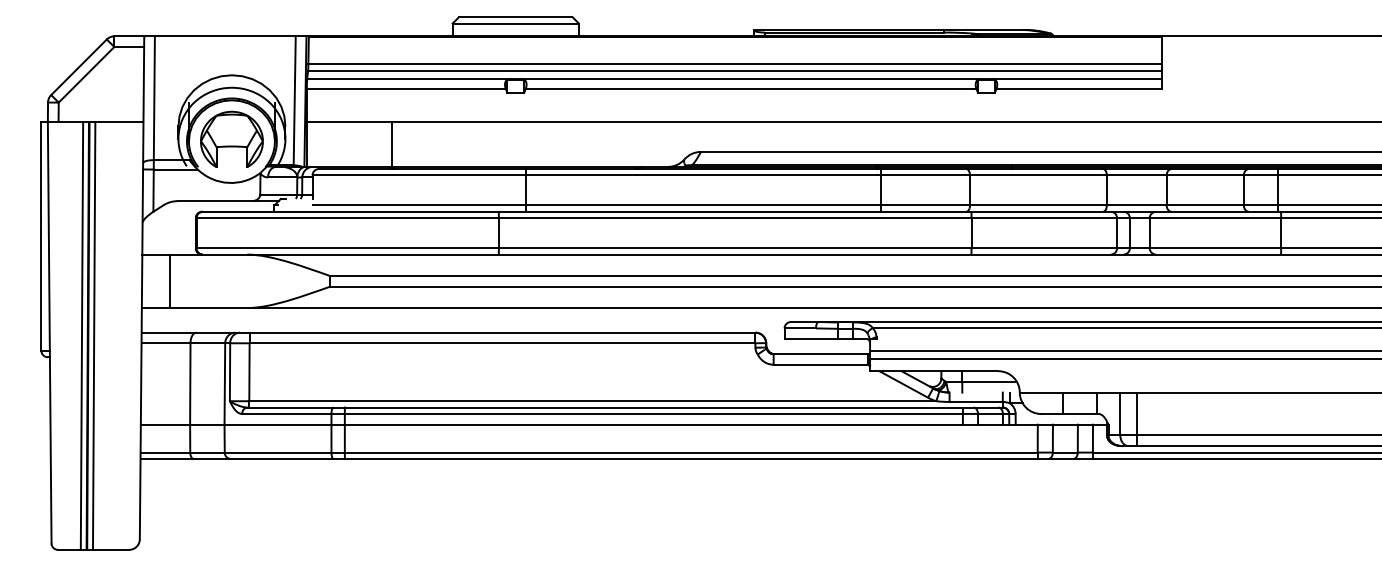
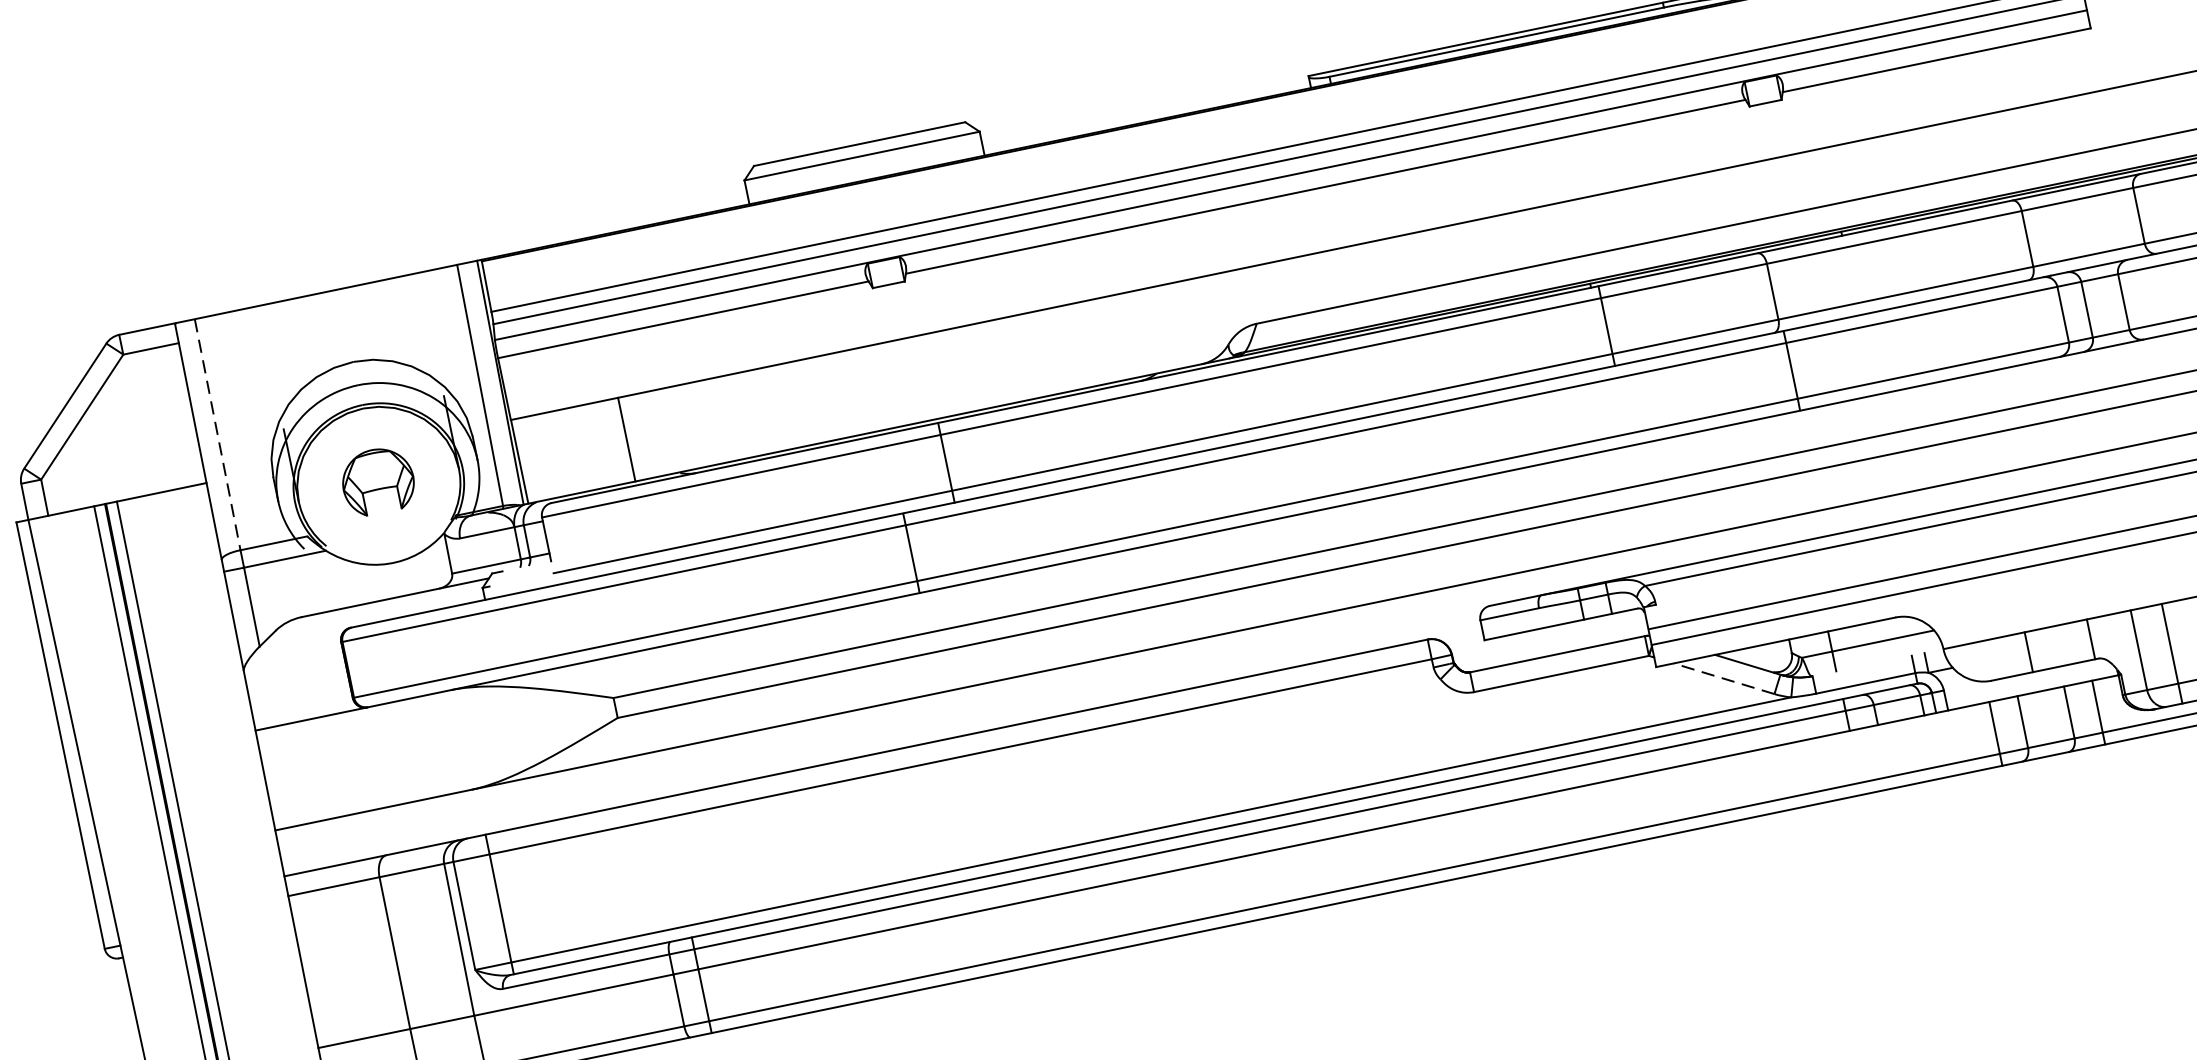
line: (154, 98) -> (218, 435), solid -> dashed
part: (231, 138) -> (376, 479), size x0.6
line: (392, 143) -> (626, 437), moved
line: (169, 281) -> (316, 770), removed
line: (903, 384) -> (1723, 678), solid -> dashed

